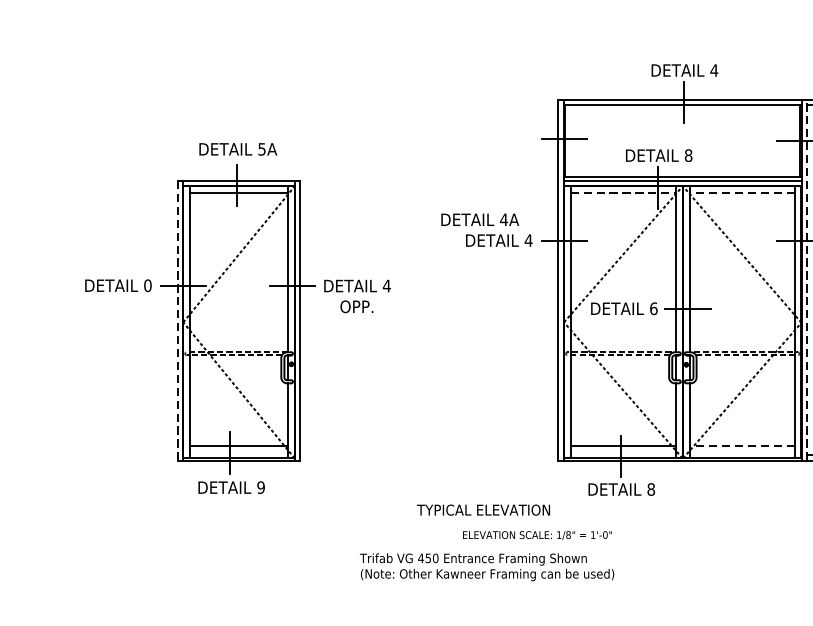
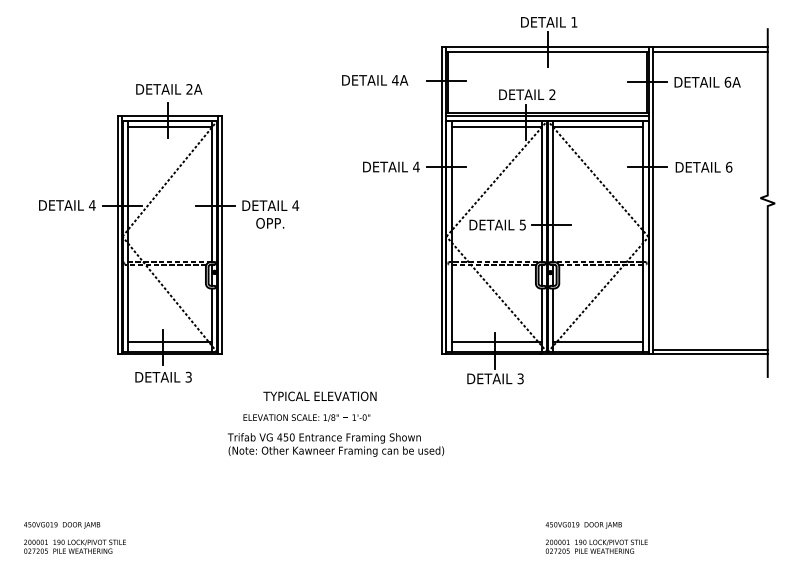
text: (713, 70) -> (573, 22), 4 -> 1
text: (262, 149) -> (189, 89), 5A -> 2A
text: (688, 155) -> (552, 94), 8 -> 2
line: (622, 192) -> (496, 126), dashed -> solid
line: (742, 192) -> (598, 126), dashed -> solid
text: (480, 219) -> (375, 80), moved
line: (807, 279) -> (653, 200), dashed -> solid
text: (146, 285) -> (91, 205), 0 -> 4
text: (653, 308) -> (522, 224), 6 -> 5
line: (177, 319) -> (117, 234), dashed -> solid
line: (742, 446) -> (598, 342), dashed -> solid
text: (260, 487) -> (188, 377), 9 -> 3
text: (651, 489) -> (520, 378), 8 -> 3
text: (482, 510) -> (319, 396), moved
text: (537, 534) -> (306, 417), moved
text: (486, 566) -> (335, 444), moved

